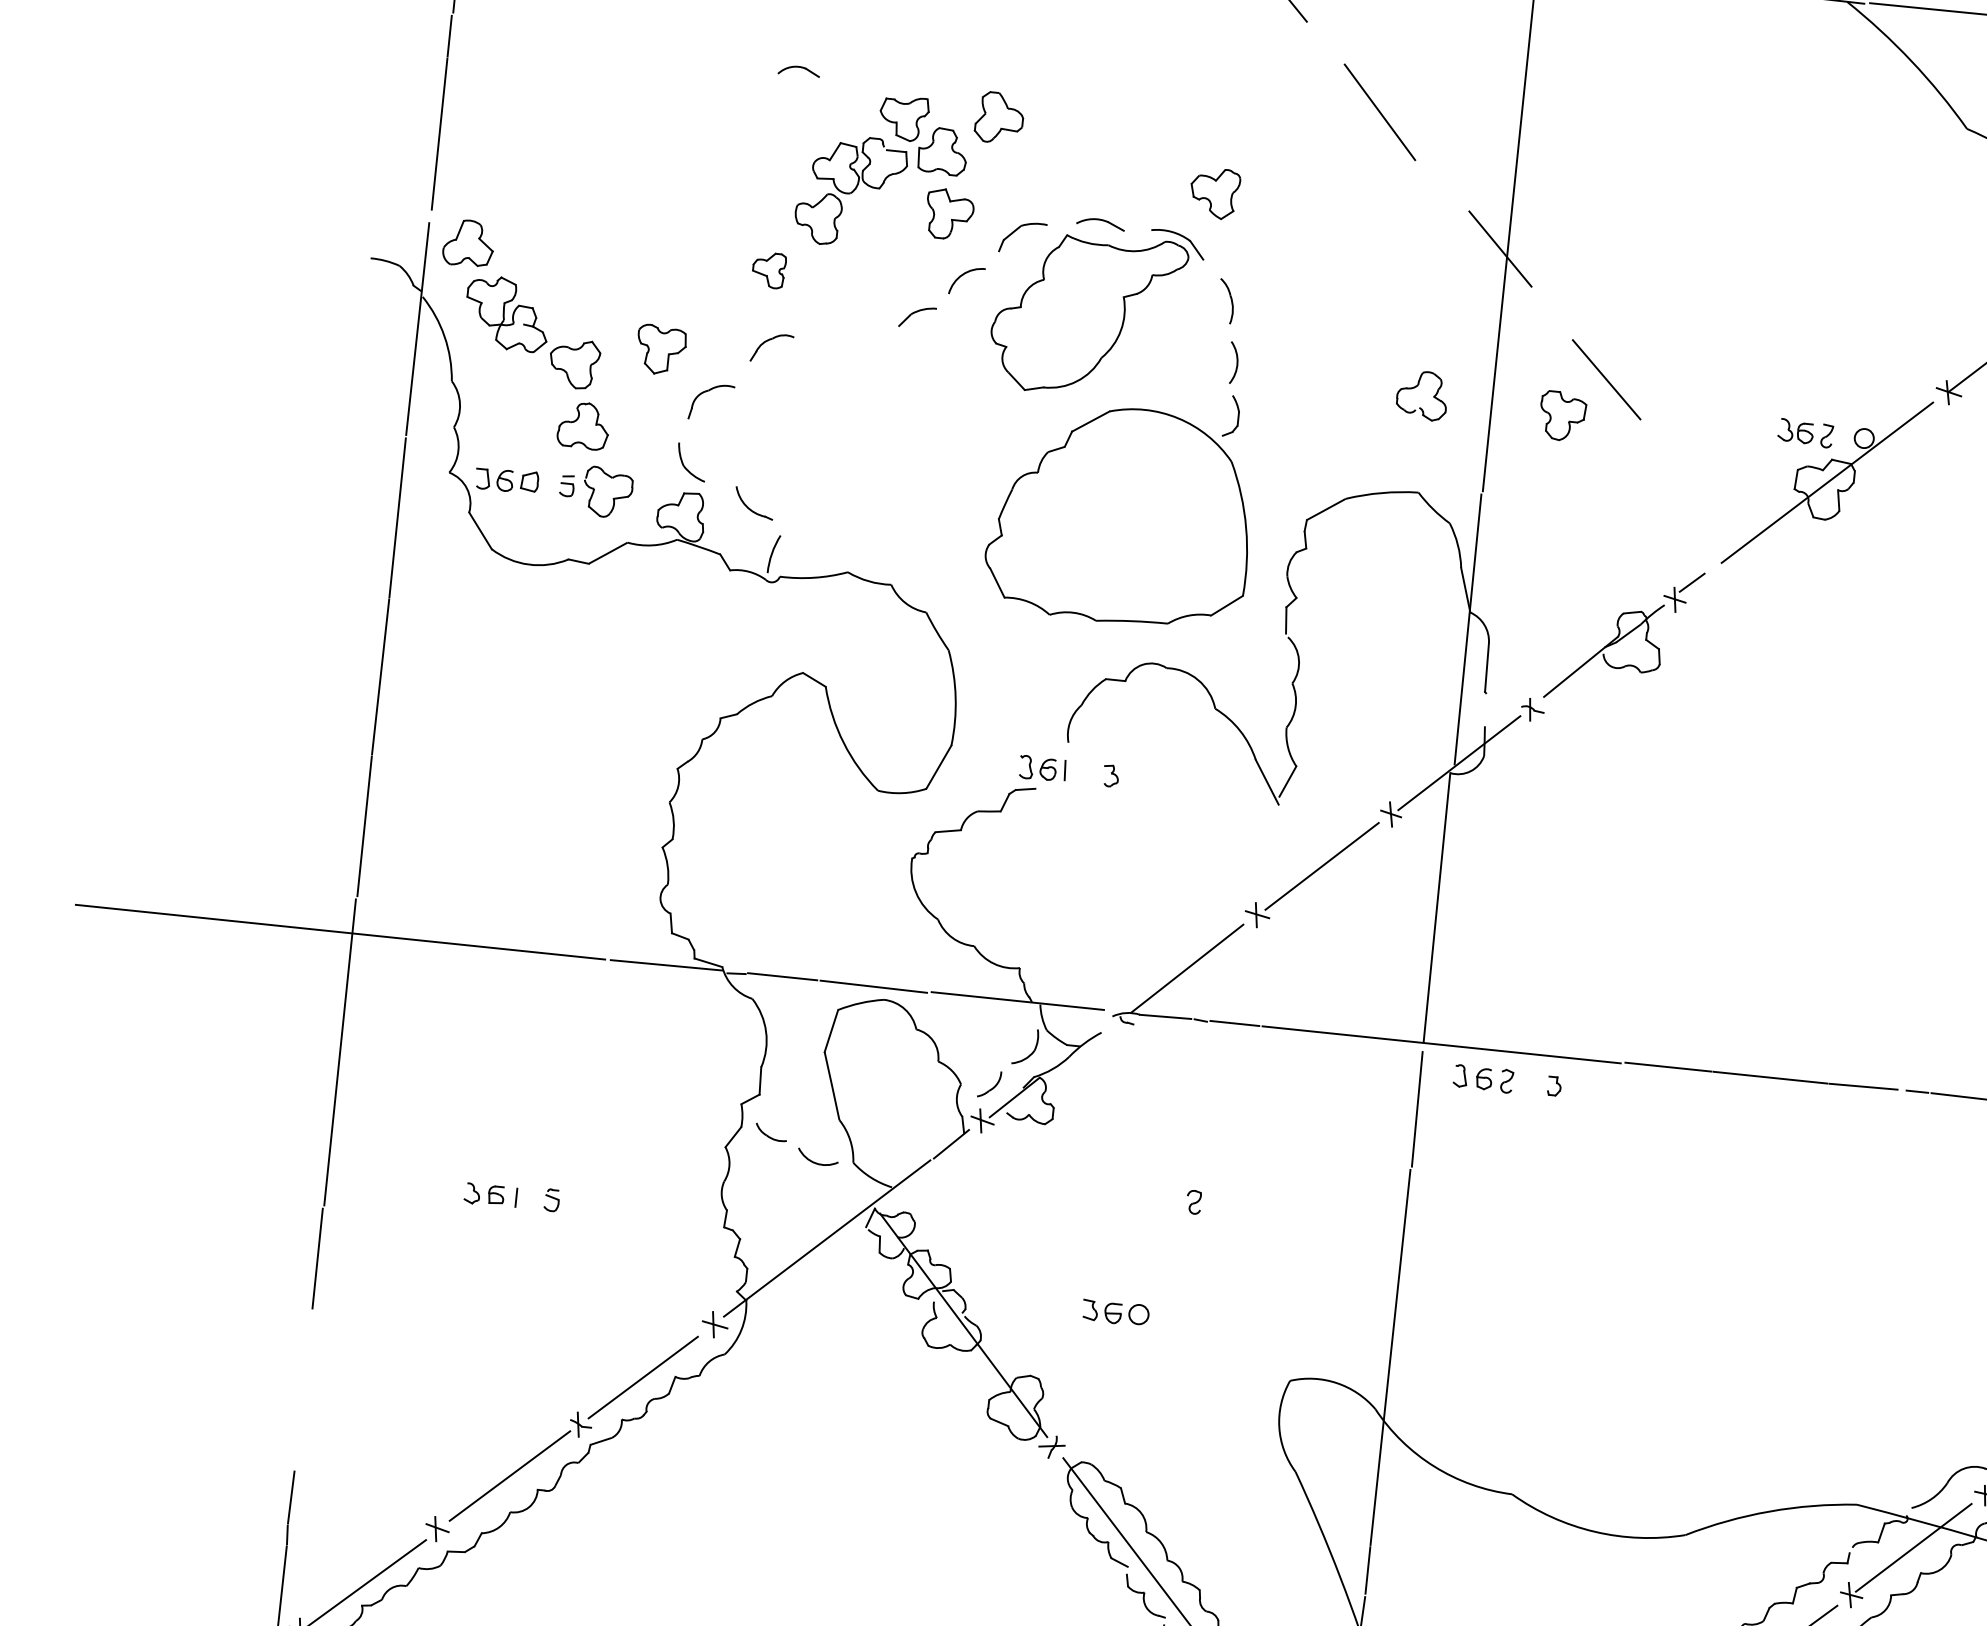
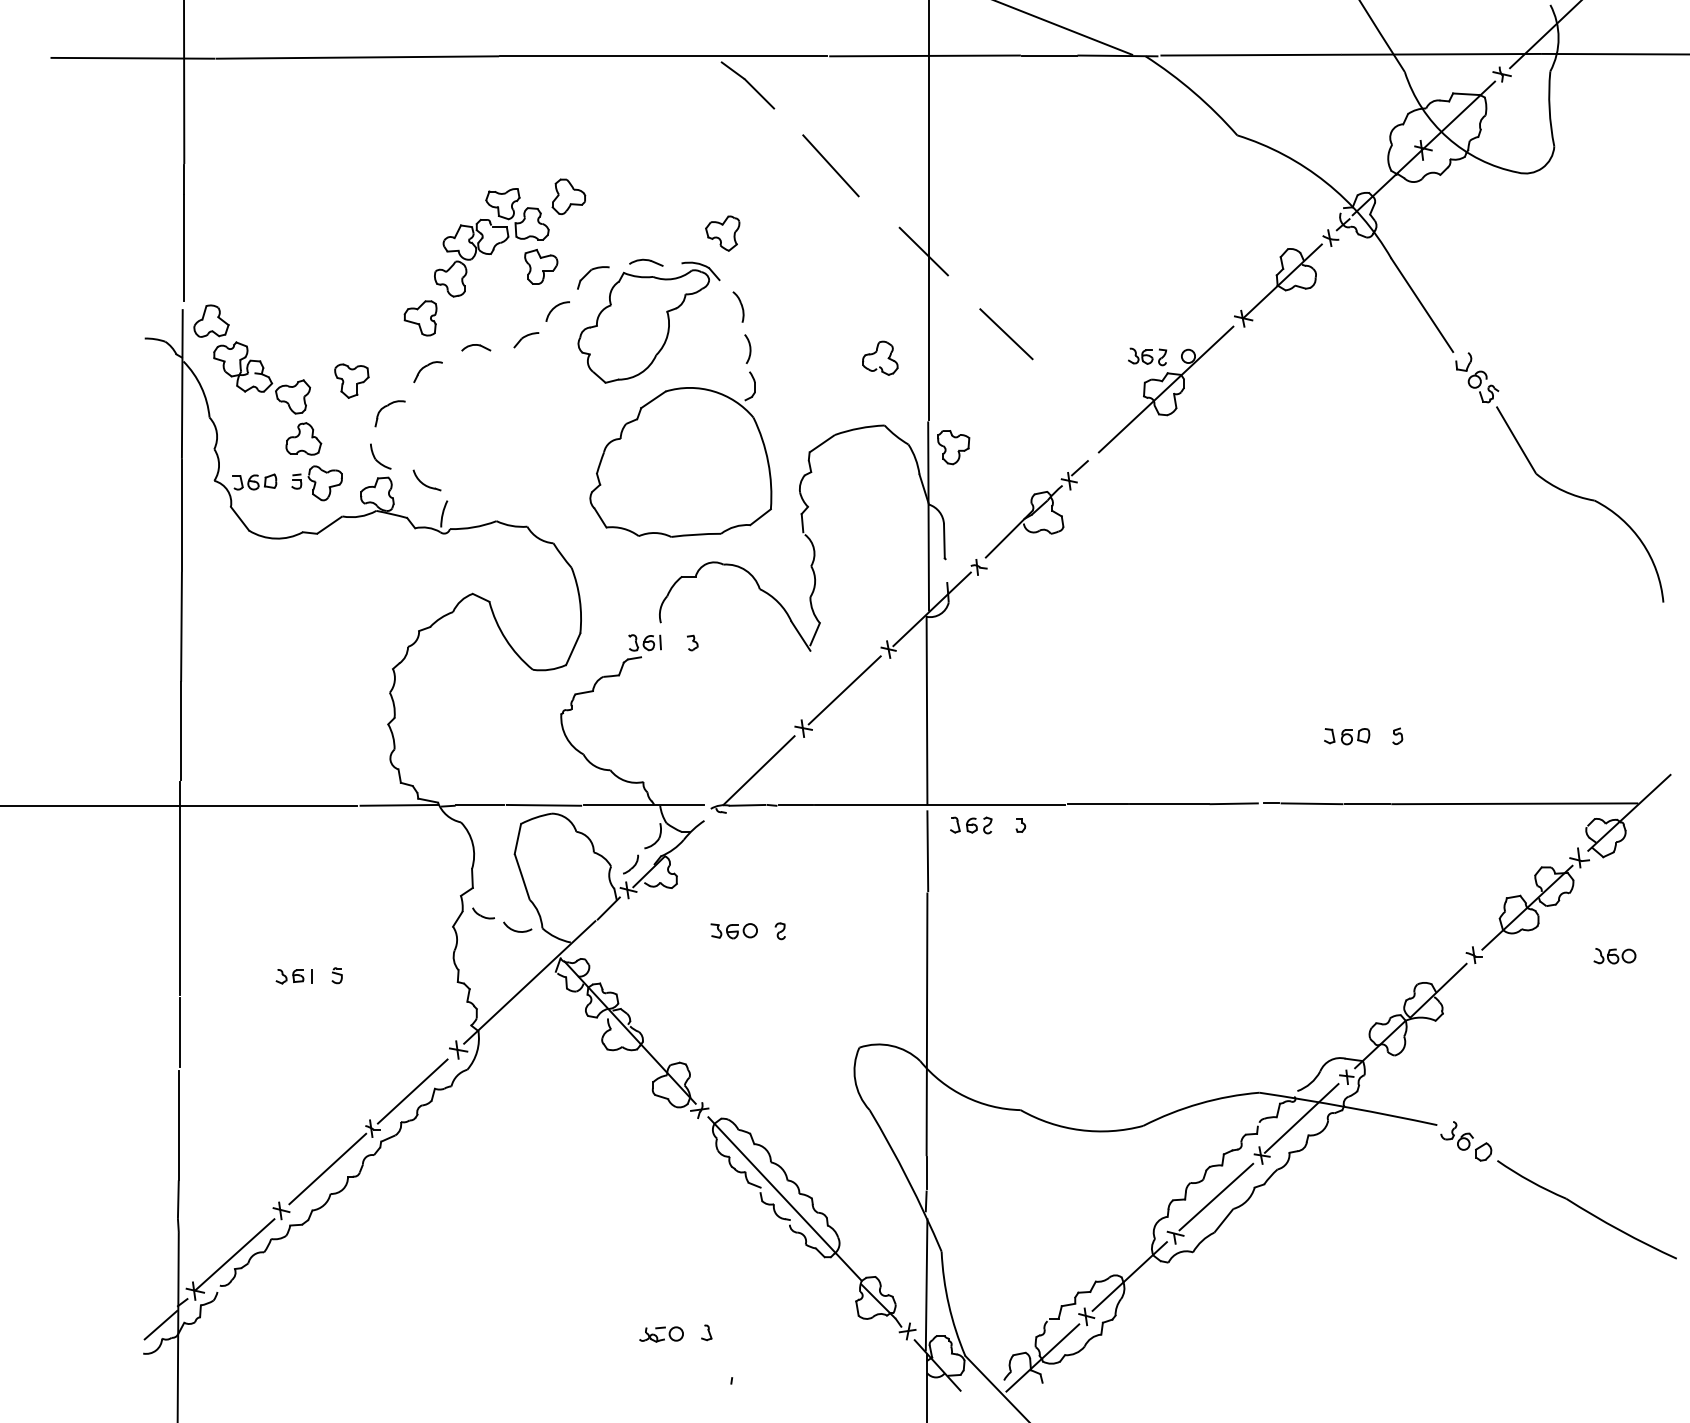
part: (799, 70) -> (476, 347), moved
part: (768, 270) -> (420, 318), size x1.43
part: (1562, 416) -> (953, 447), moved
part: (1114, 1313) -> (733, 931), moved
line: (302, 1390) -> (178, 1124), added

